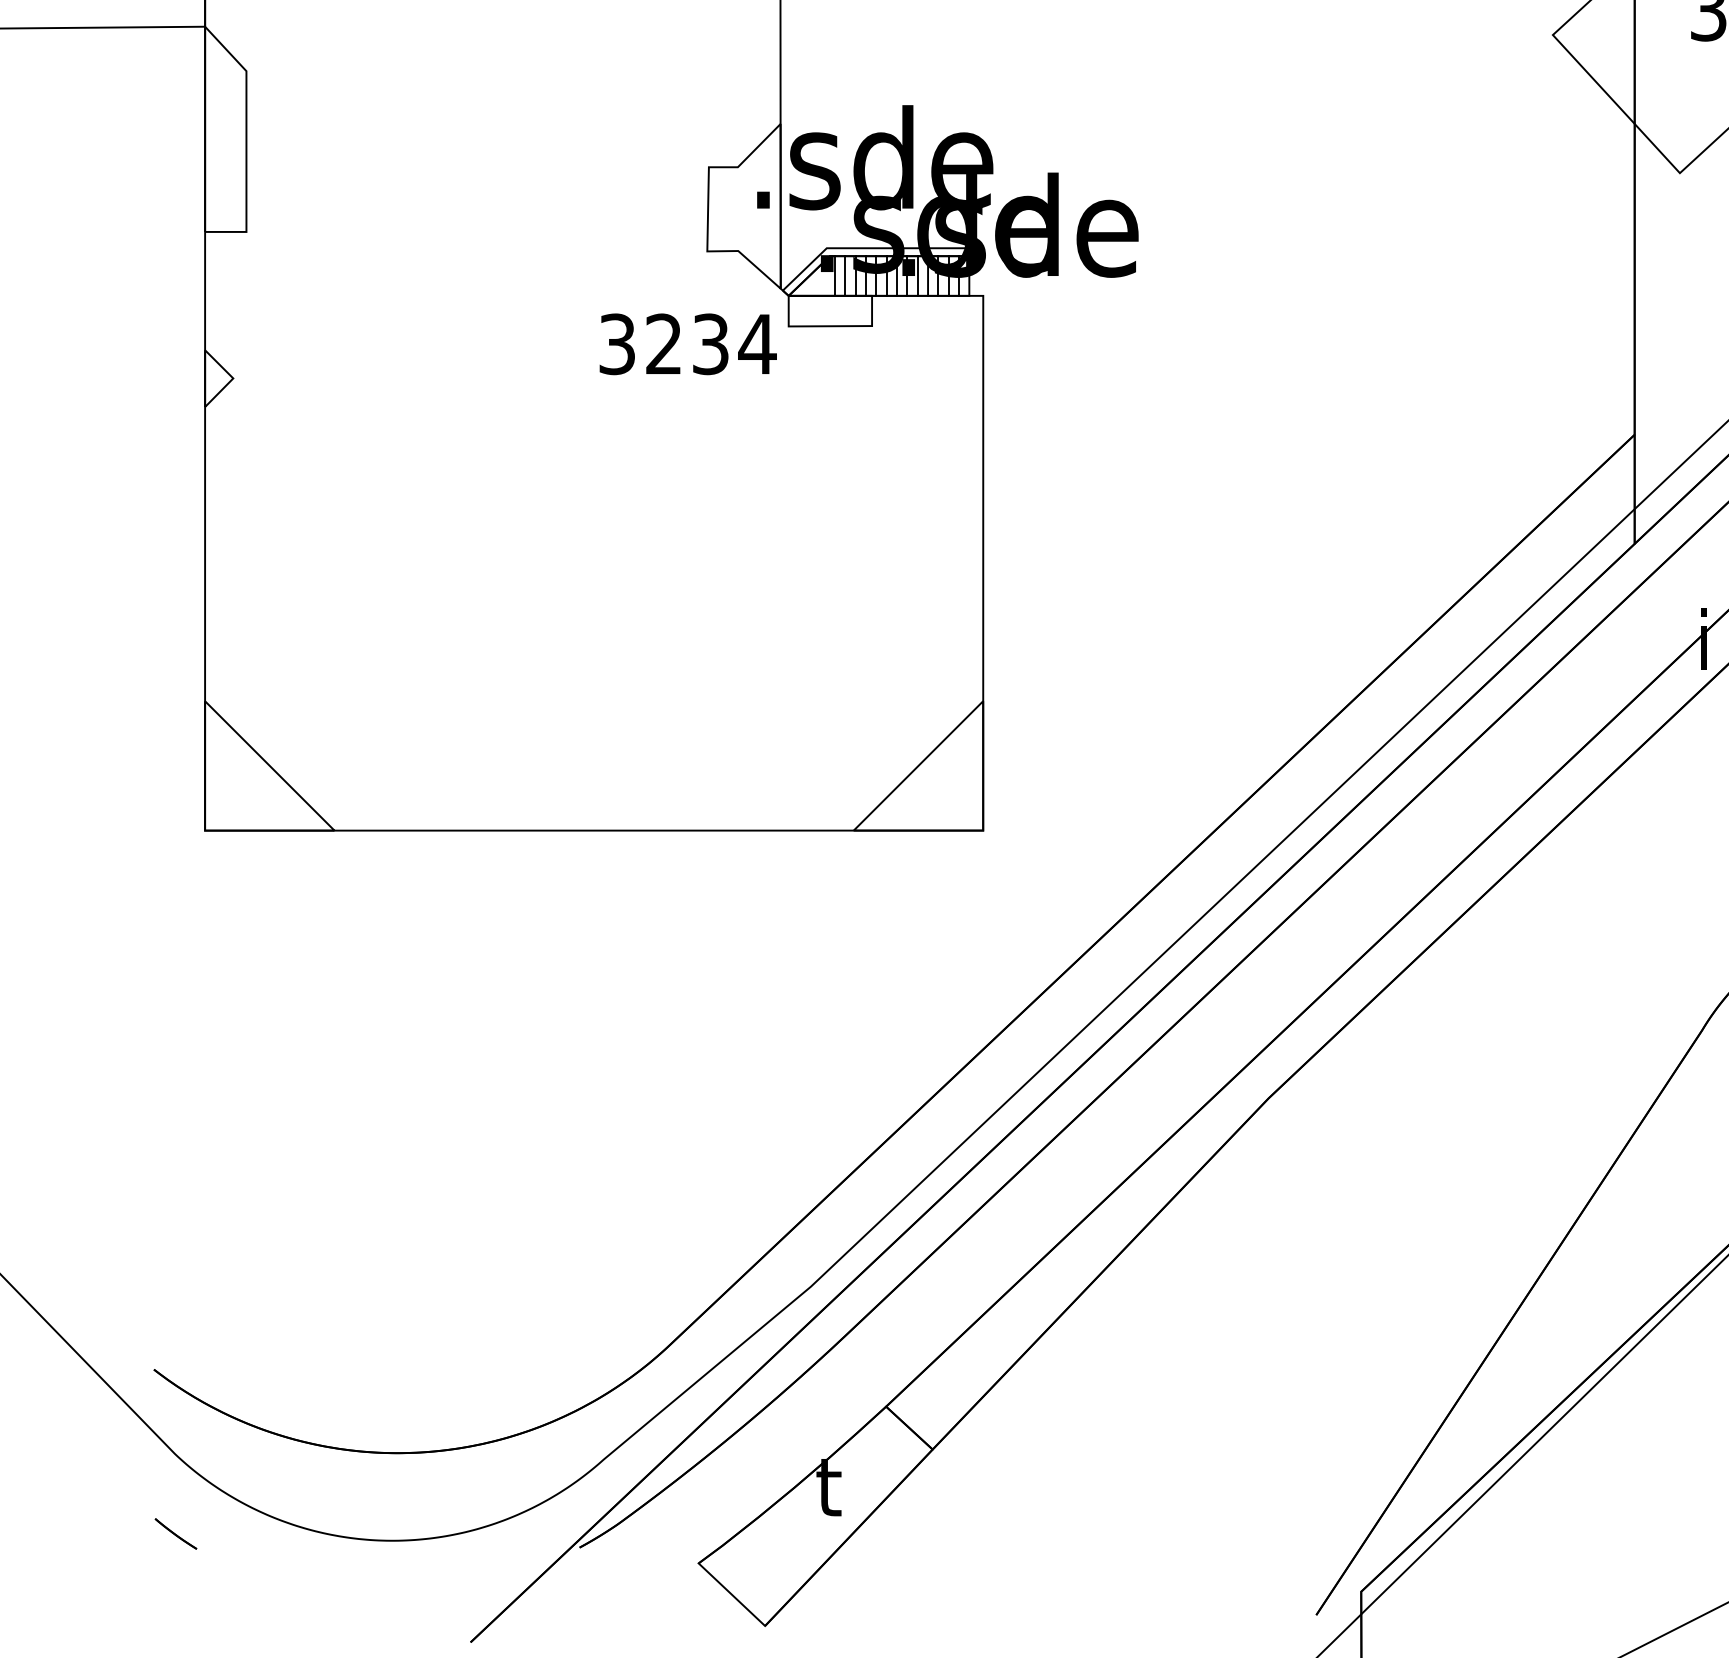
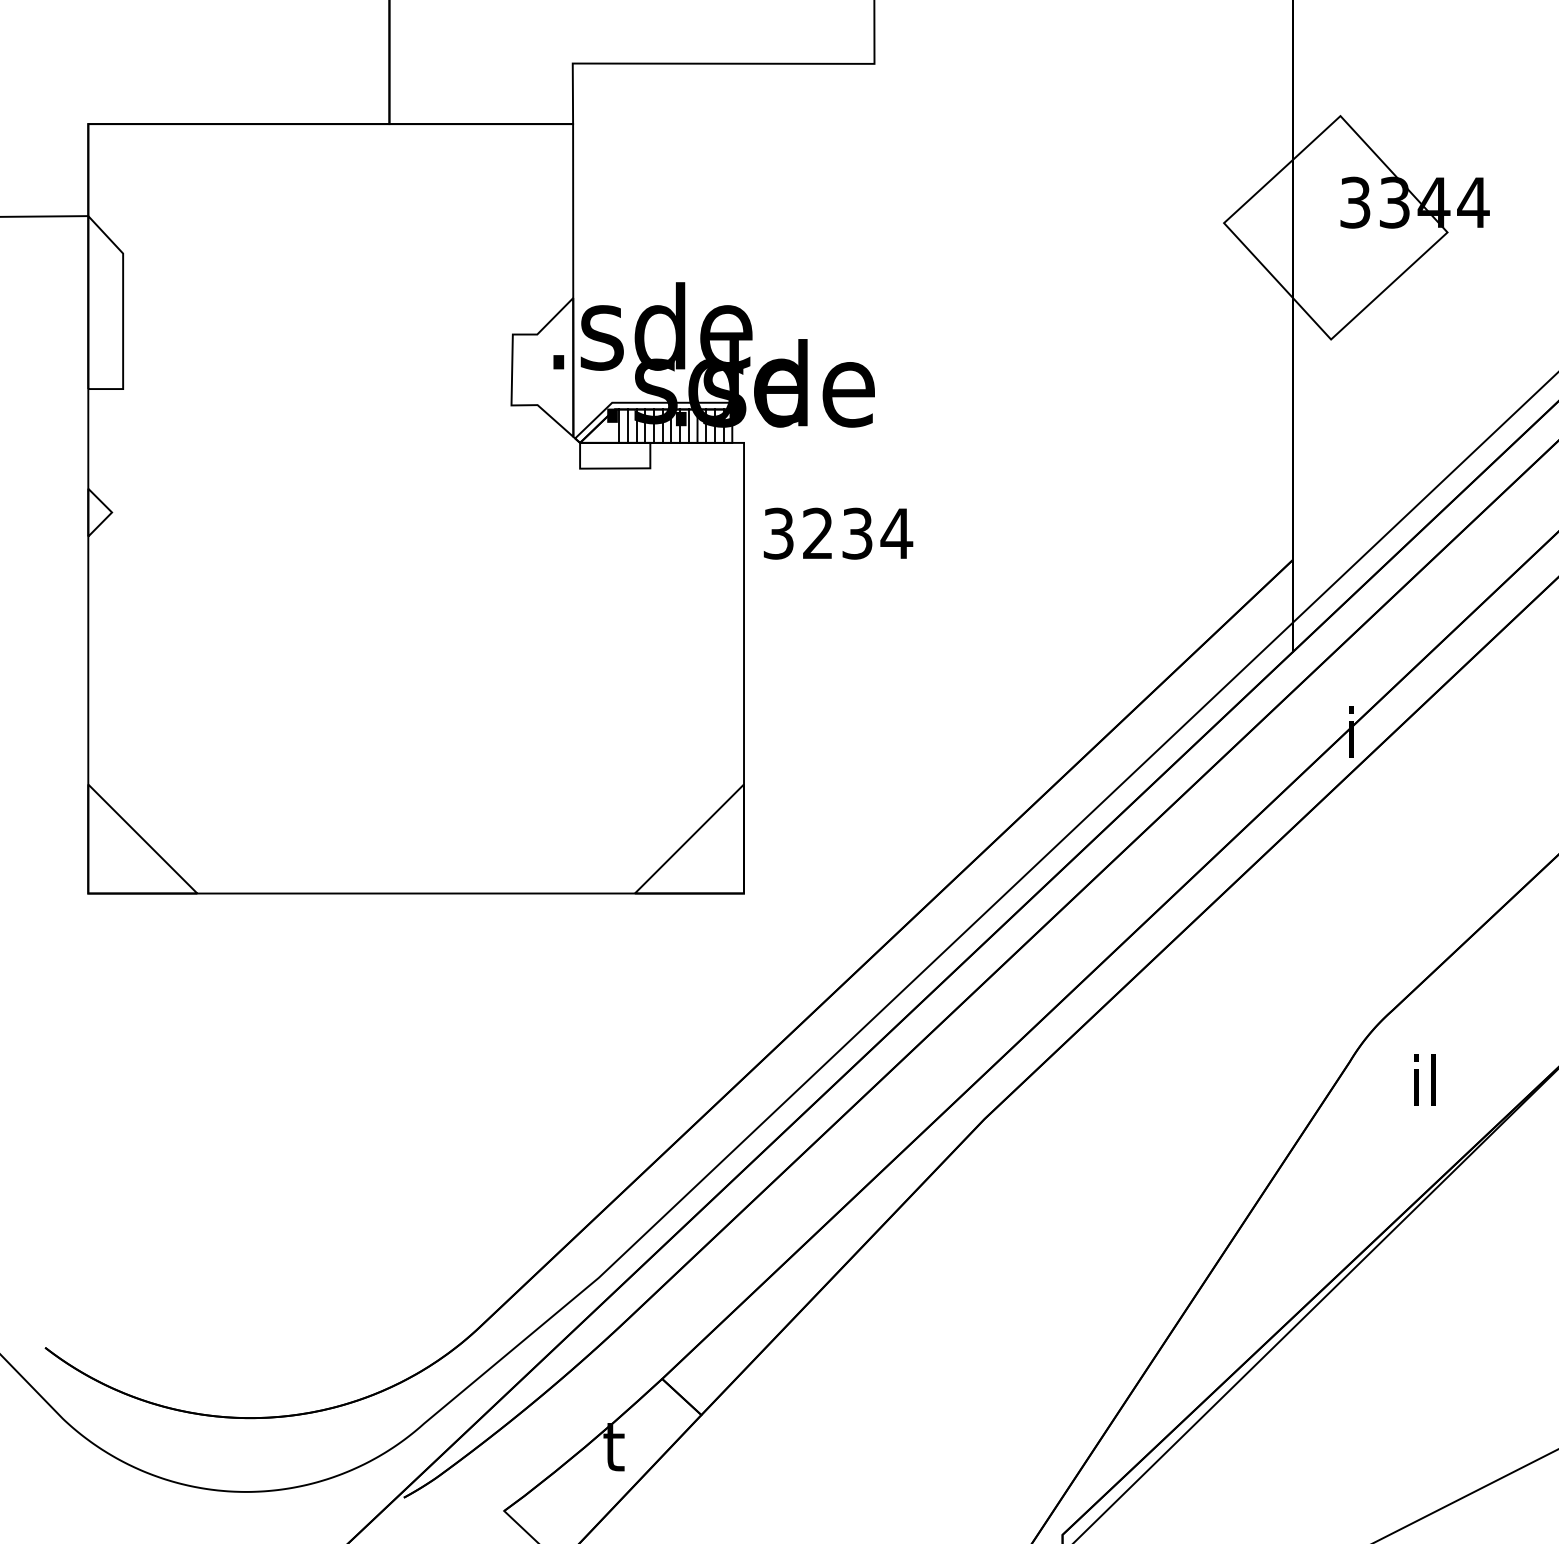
text: (688, 344) -> (838, 533), moved
line: (175, 1533) -> (63, 1485), removed

